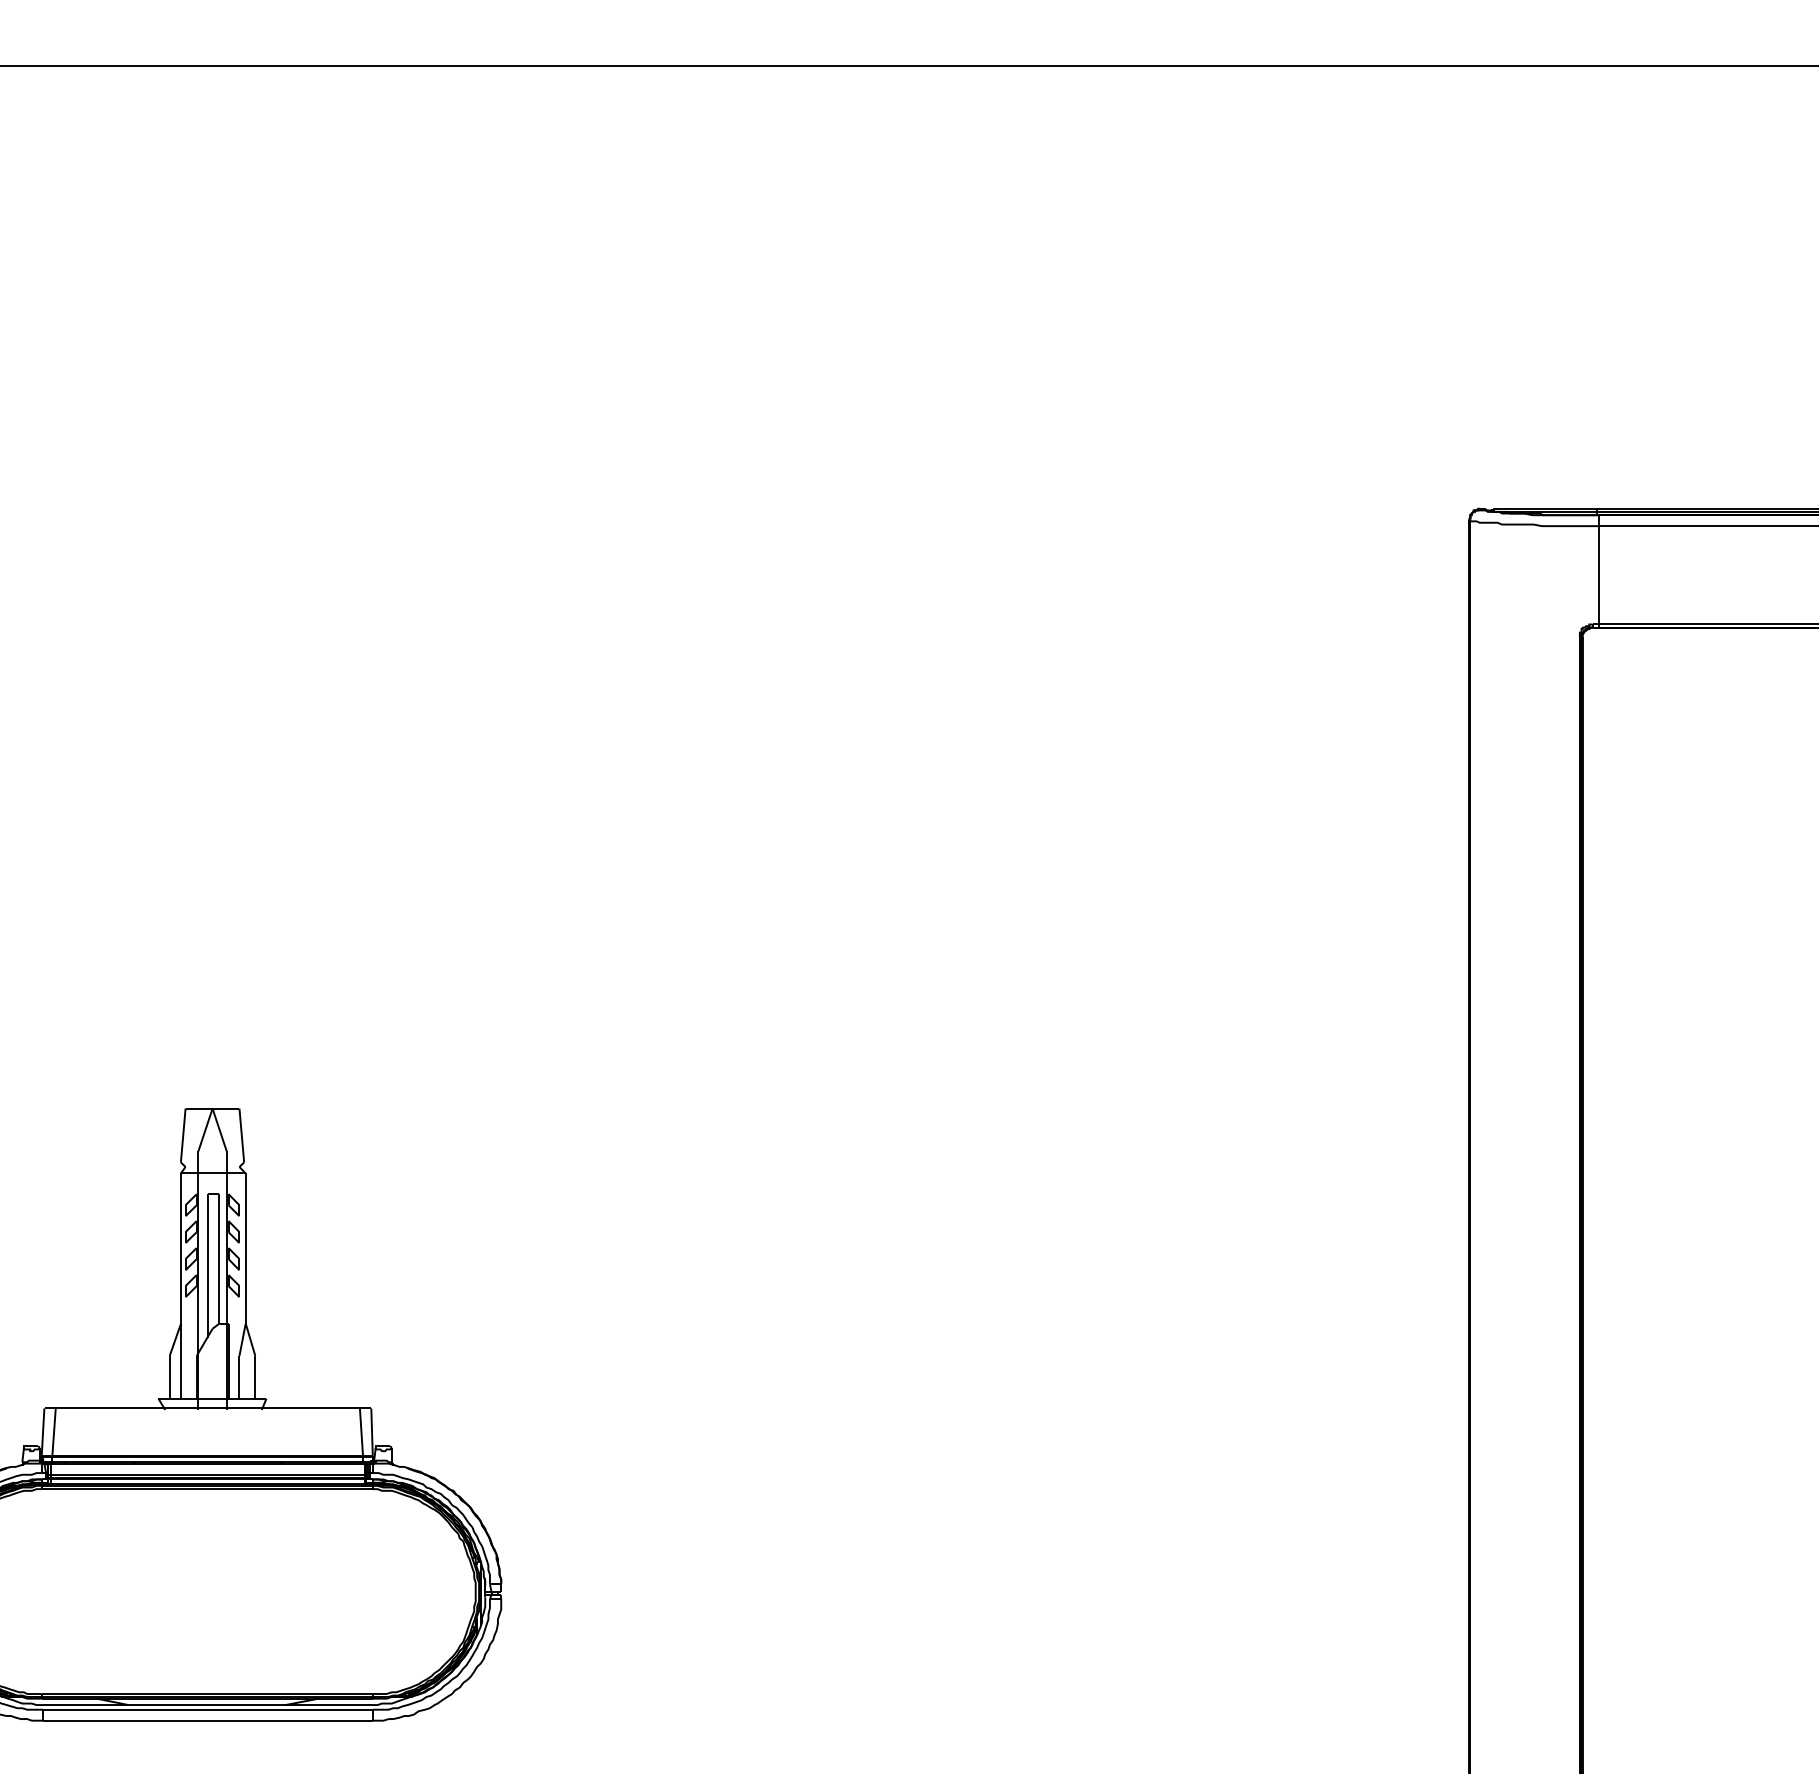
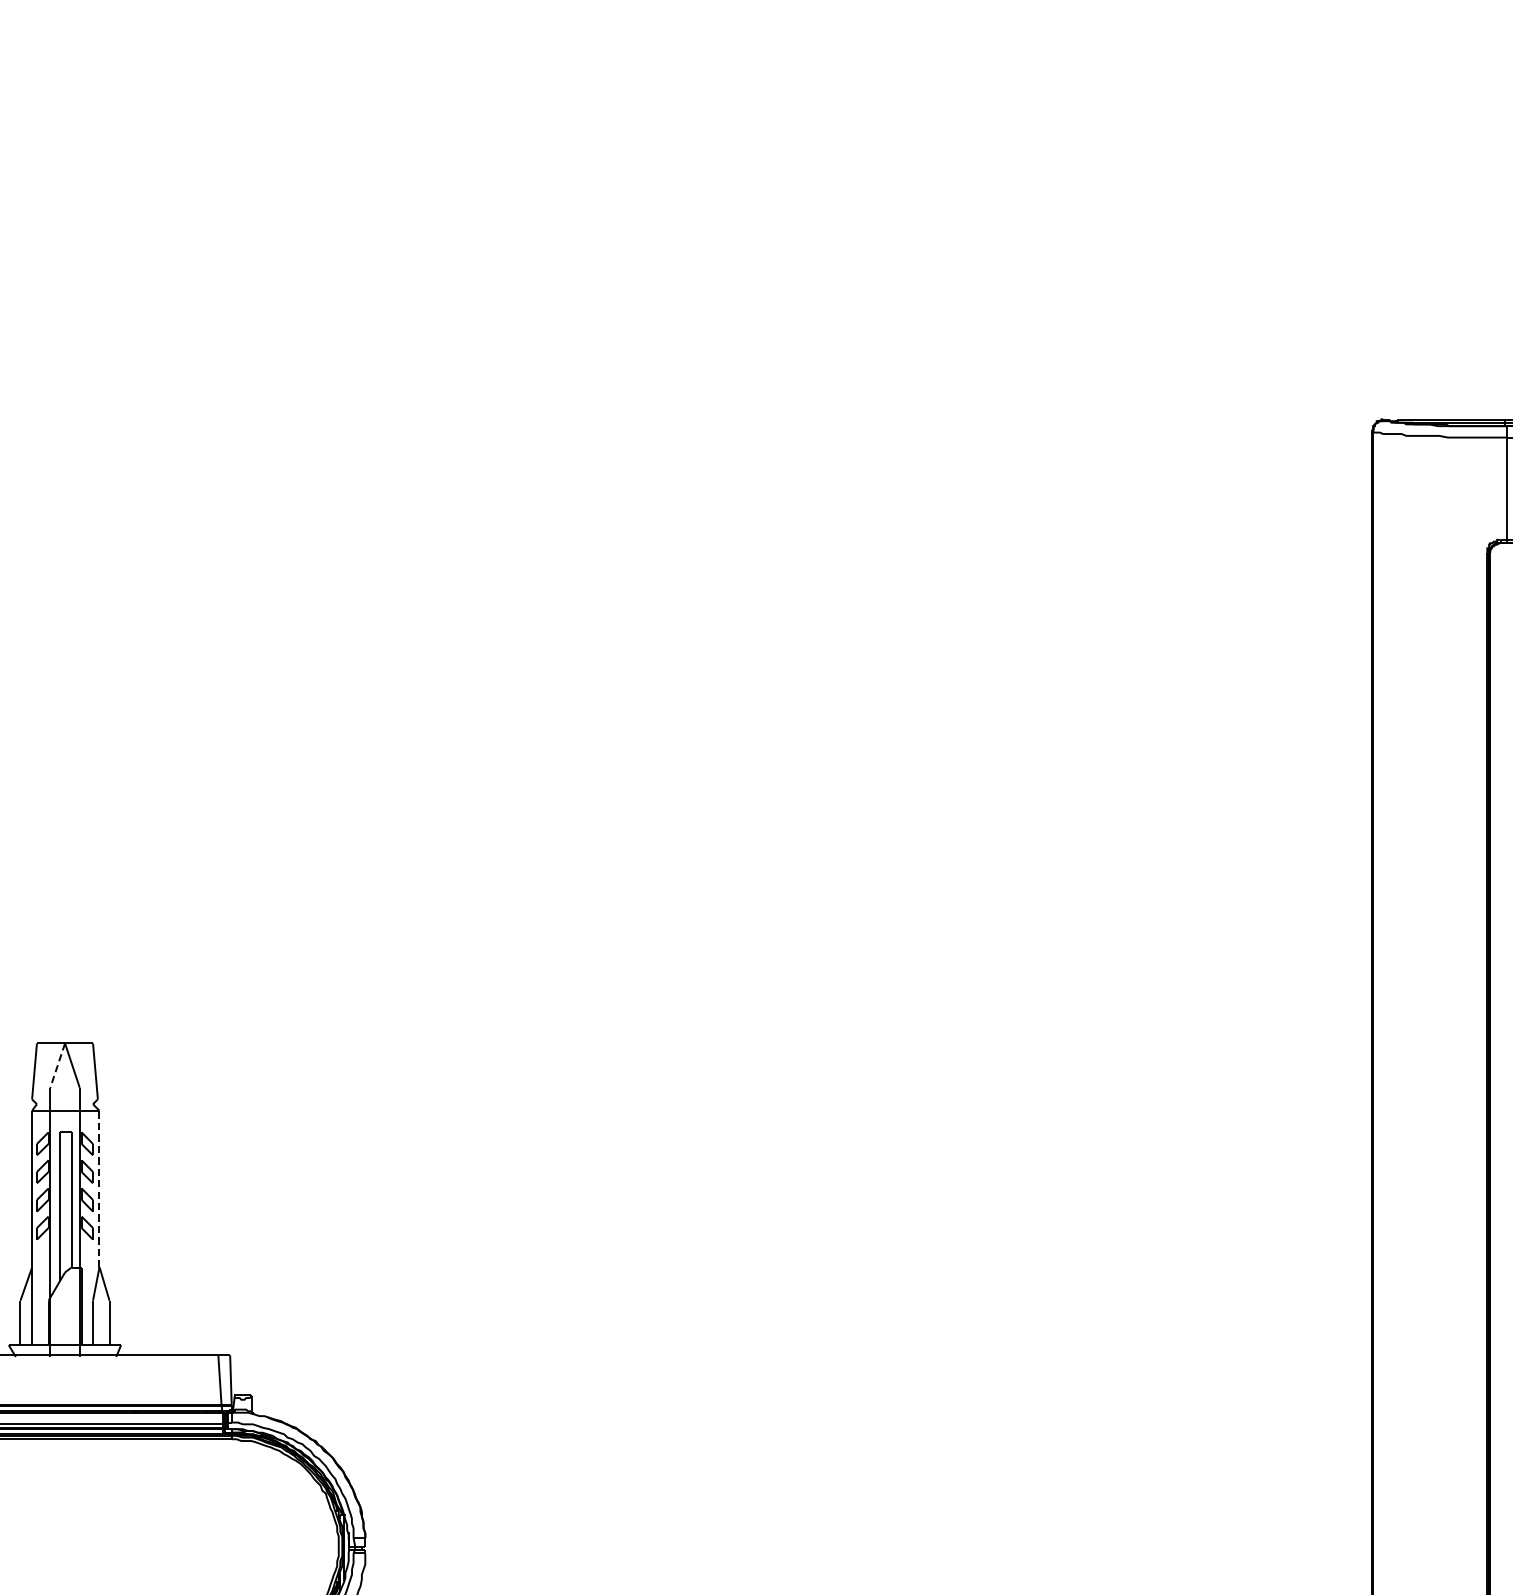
line: (205, 1130) -> (57, 1066), solid -> dashed
line: (245, 1248) -> (99, 1188), solid -> dashed

